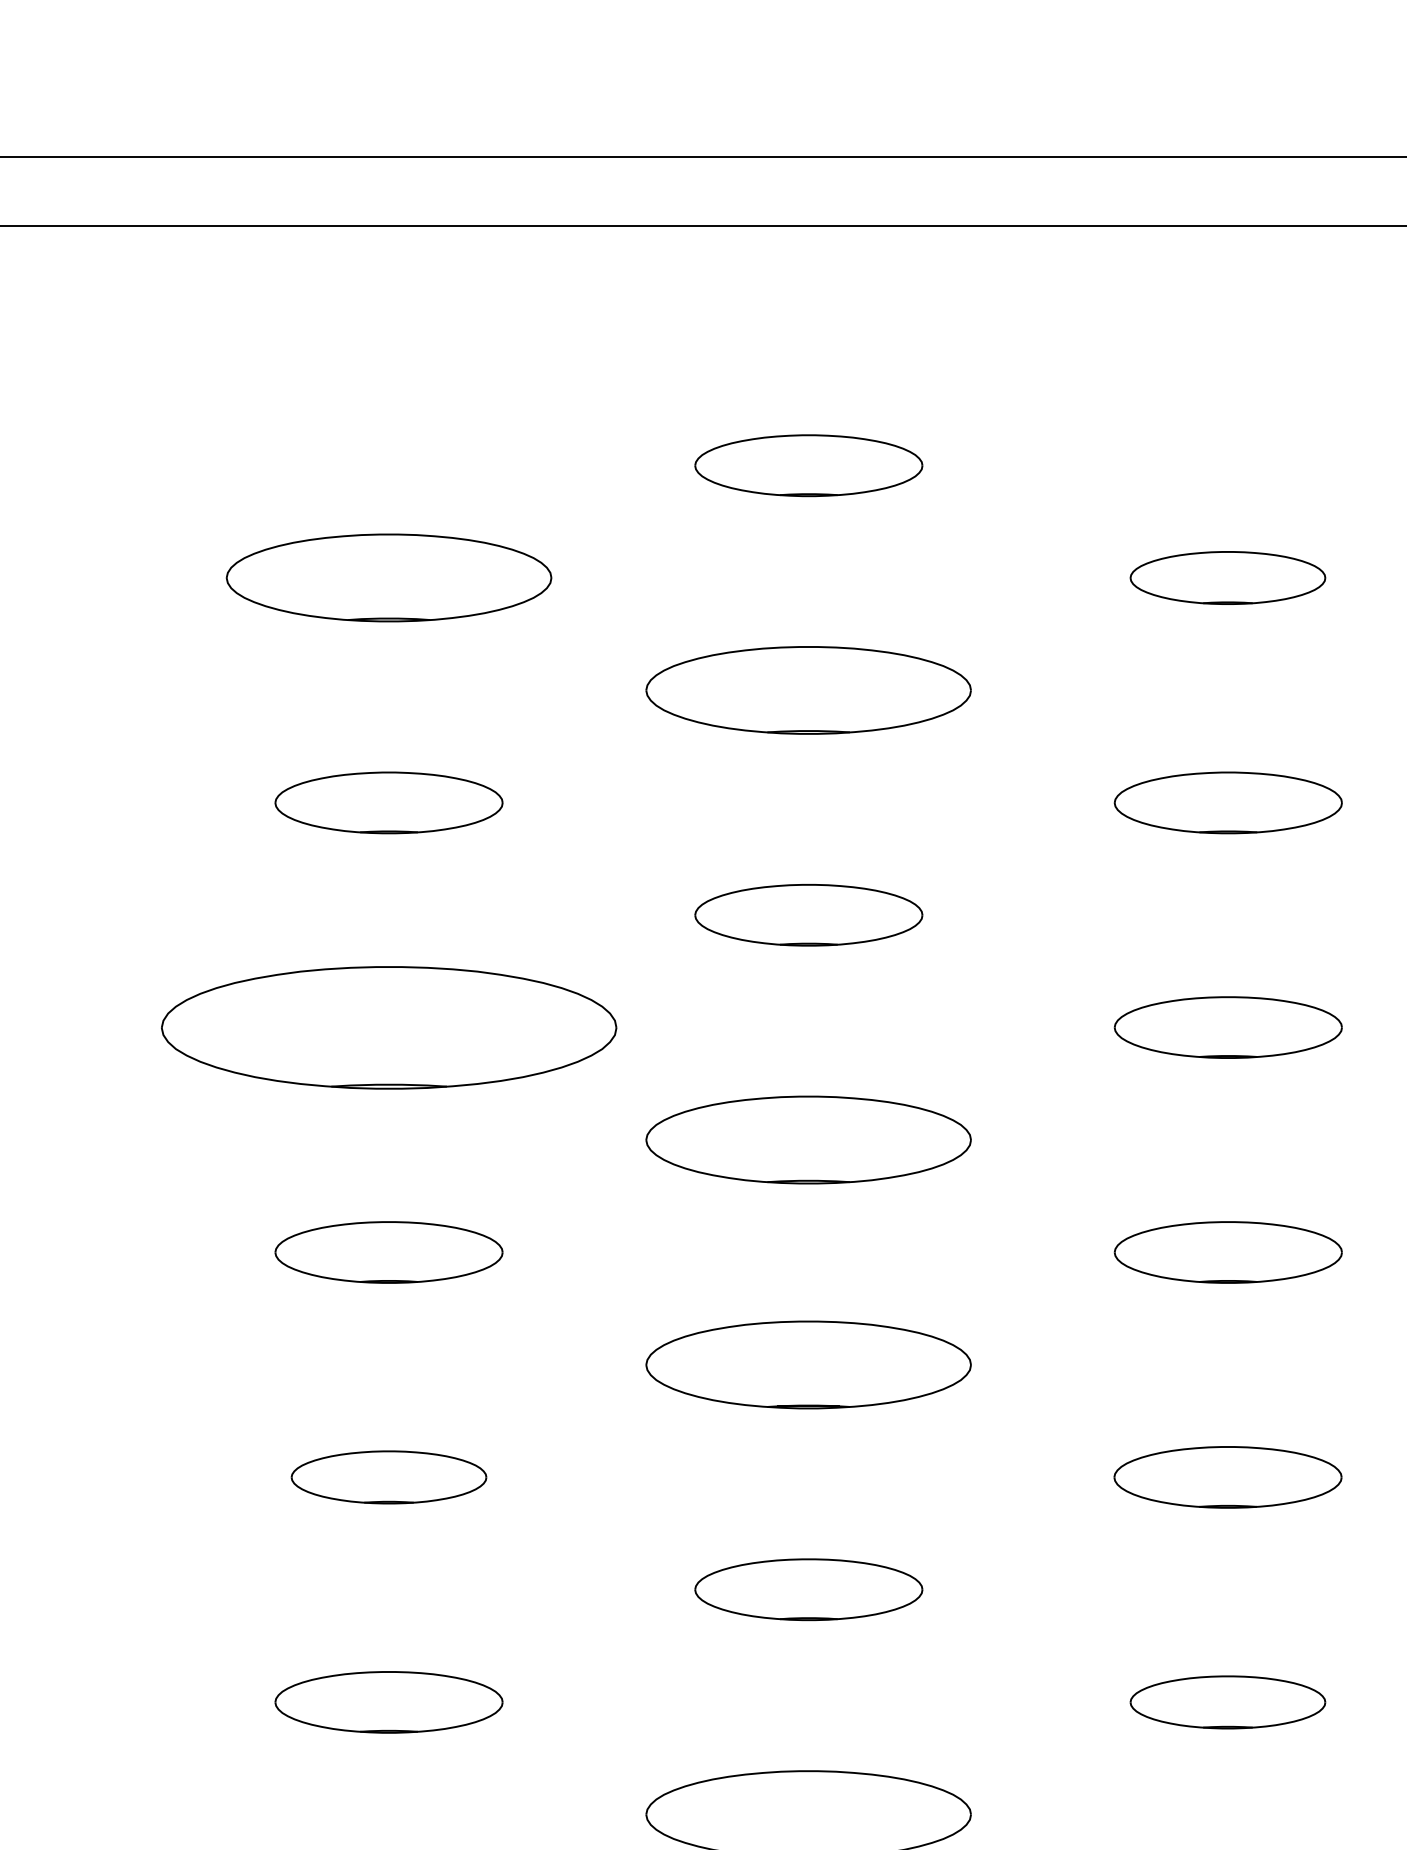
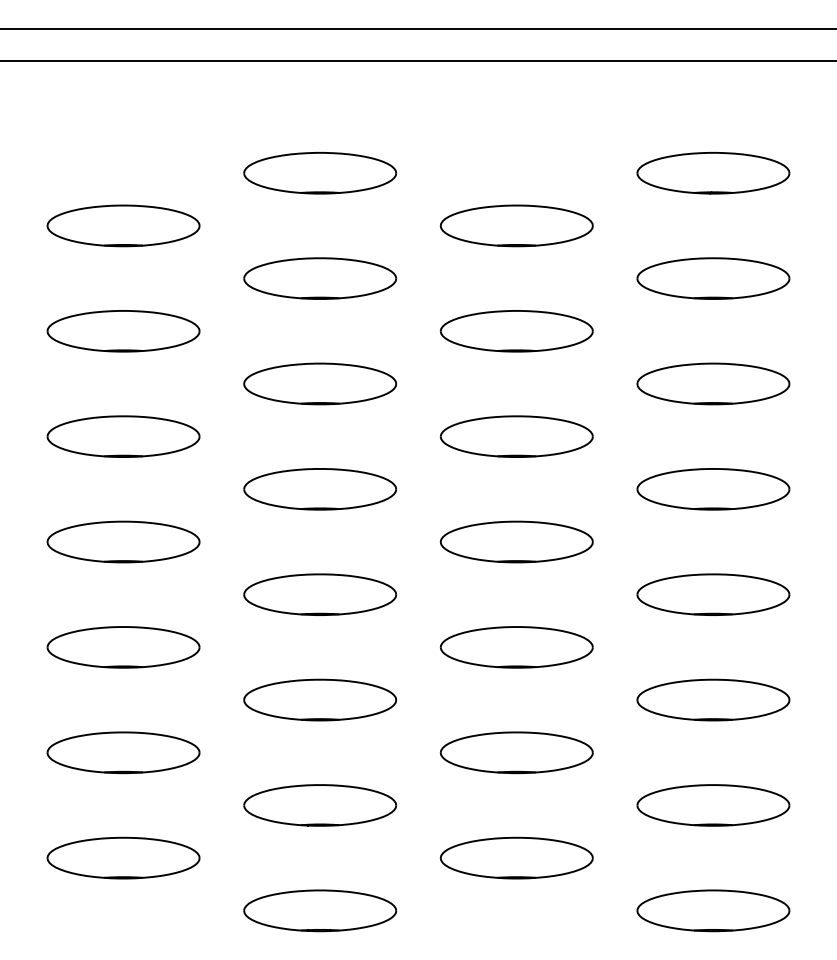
part: (809, 466) -> (320, 173), size x1.43
part: (1227, 577) -> (516, 225), size x1.67
part: (388, 803) -> (123, 331), size x1.43
part: (1227, 803) -> (516, 331), size x1.43
part: (809, 914) -> (320, 383), size x1.43
part: (388, 1027) -> (123, 436), size x0.71
part: (1227, 1027) -> (516, 436), size x1.43
part: (388, 1251) -> (123, 541), size x1.43
part: (1227, 1251) -> (516, 541), size x1.43
part: (388, 1477) -> (123, 647), size x1.67
part: (1227, 1477) -> (516, 647), size x1.43
part: (809, 1588) -> (320, 699), size x1.43
part: (388, 1701) -> (123, 752), size x1.43
part: (1227, 1701) -> (516, 752), size x1.67

